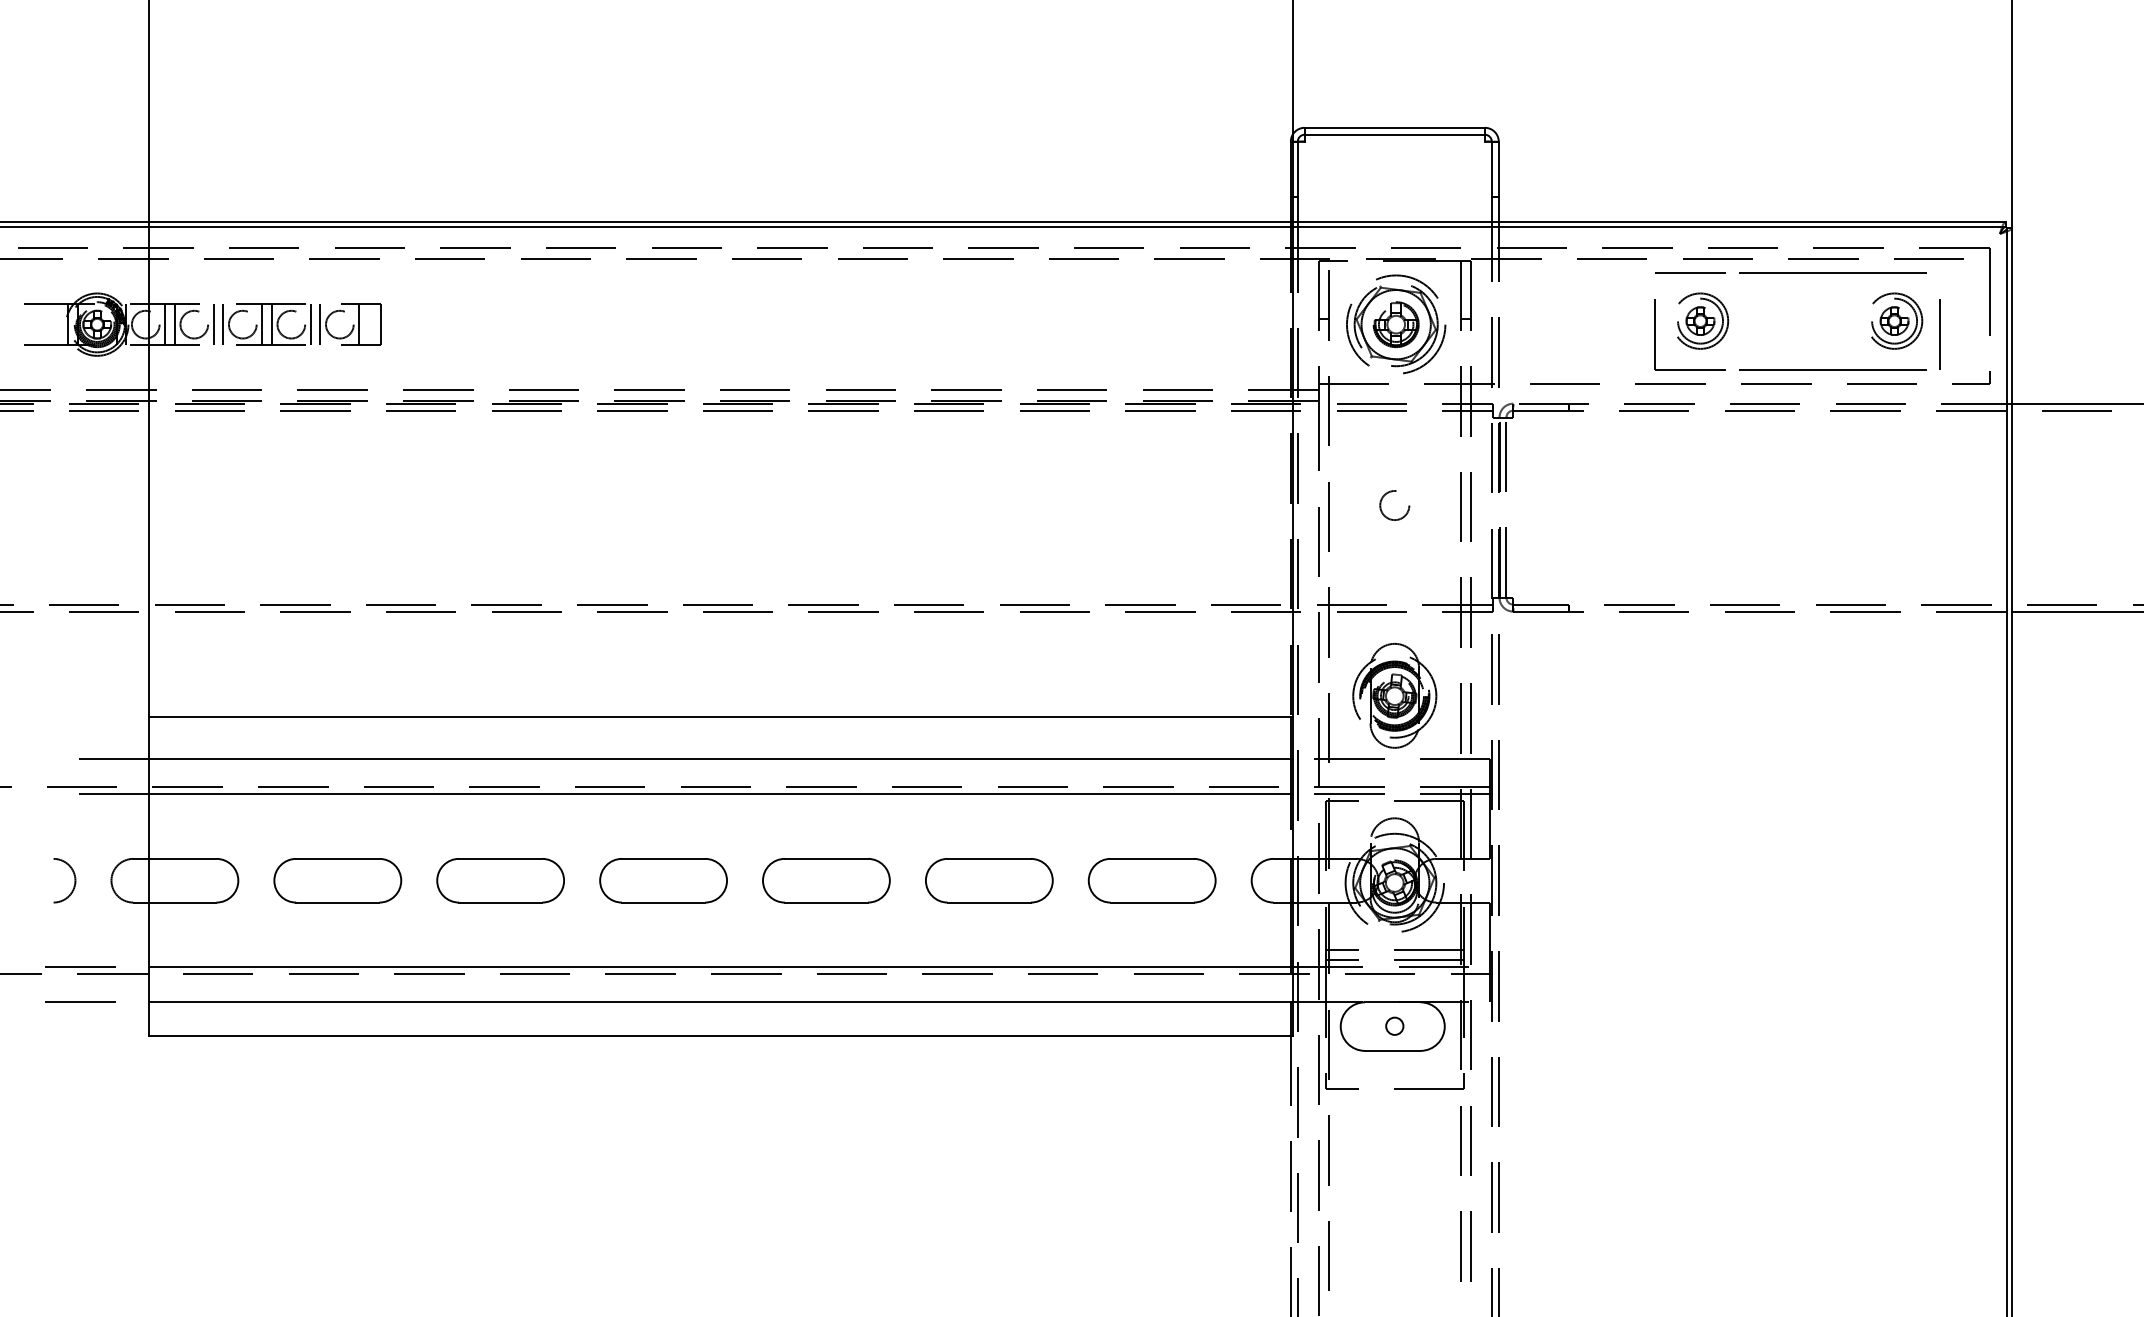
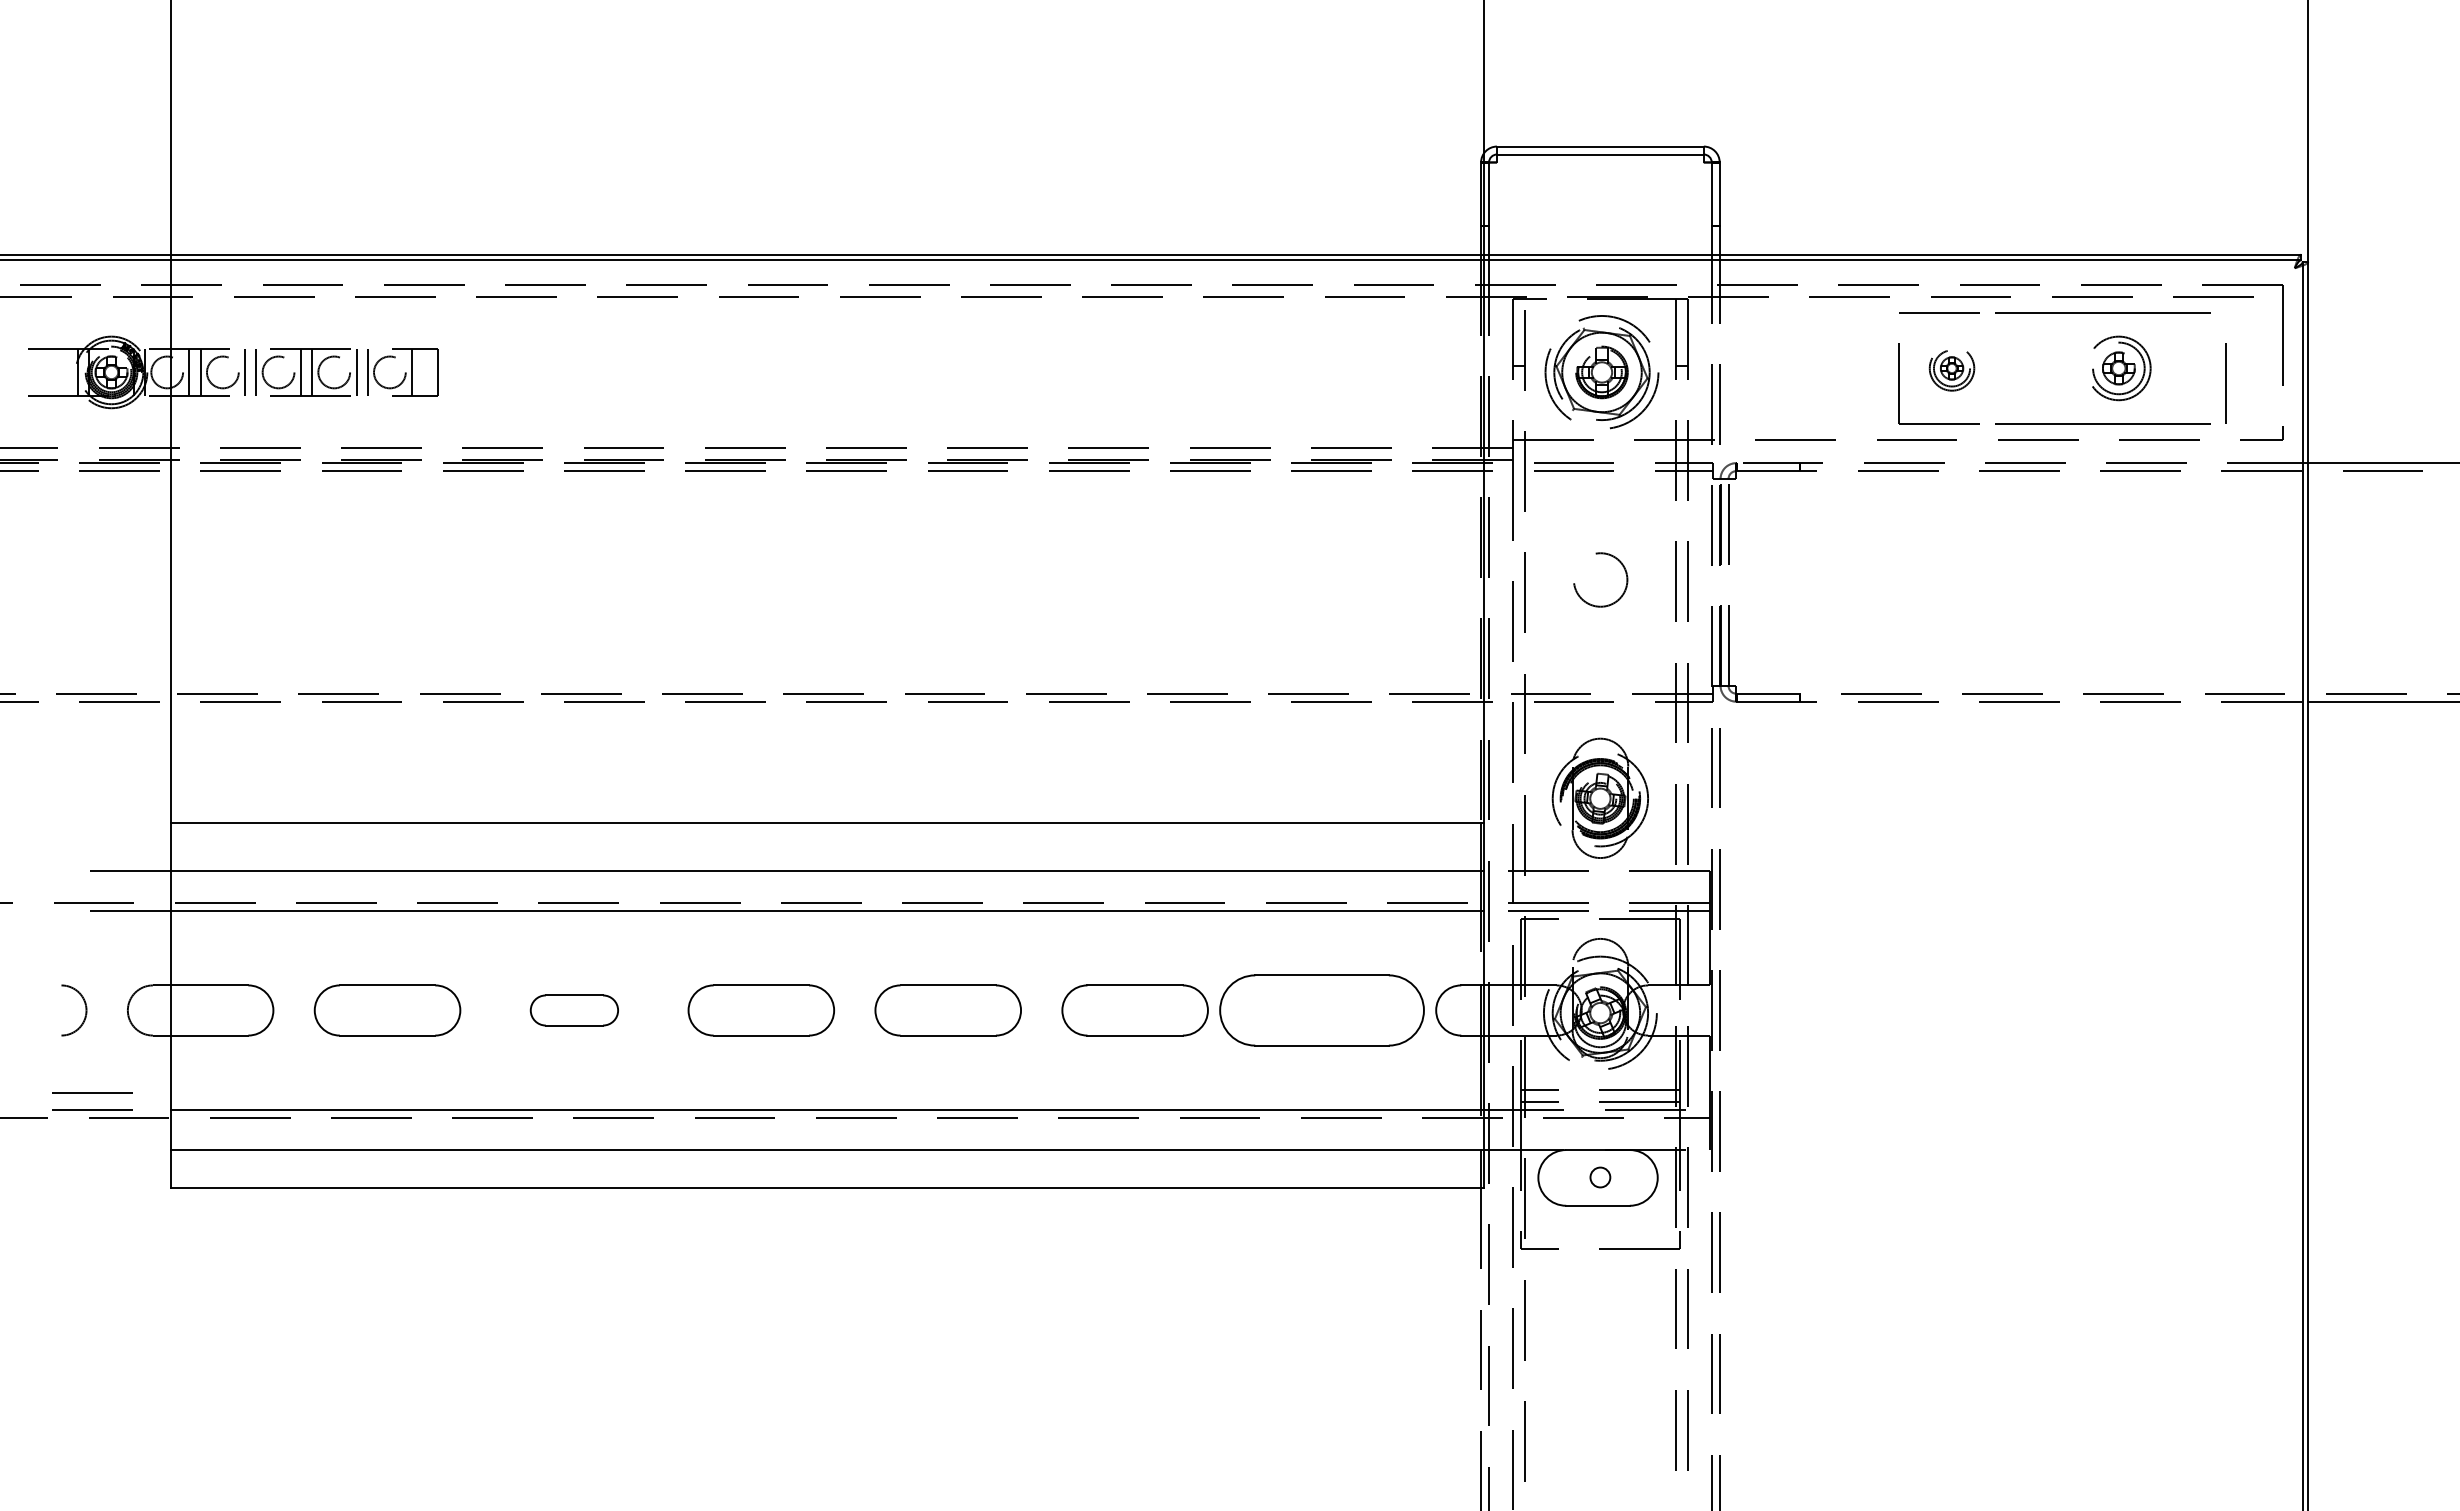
part: (1702, 321) -> (1953, 368), size x0.7
part: (1896, 321) -> (2121, 368), moved
circle: (1394, 505) -> (1599, 579), size x1.6
part: (500, 880) -> (574, 1010), size x0.6
part: (1151, 880) -> (1321, 1010), size x1.4
line: (80, 1001) -> (92, 1092), moved

